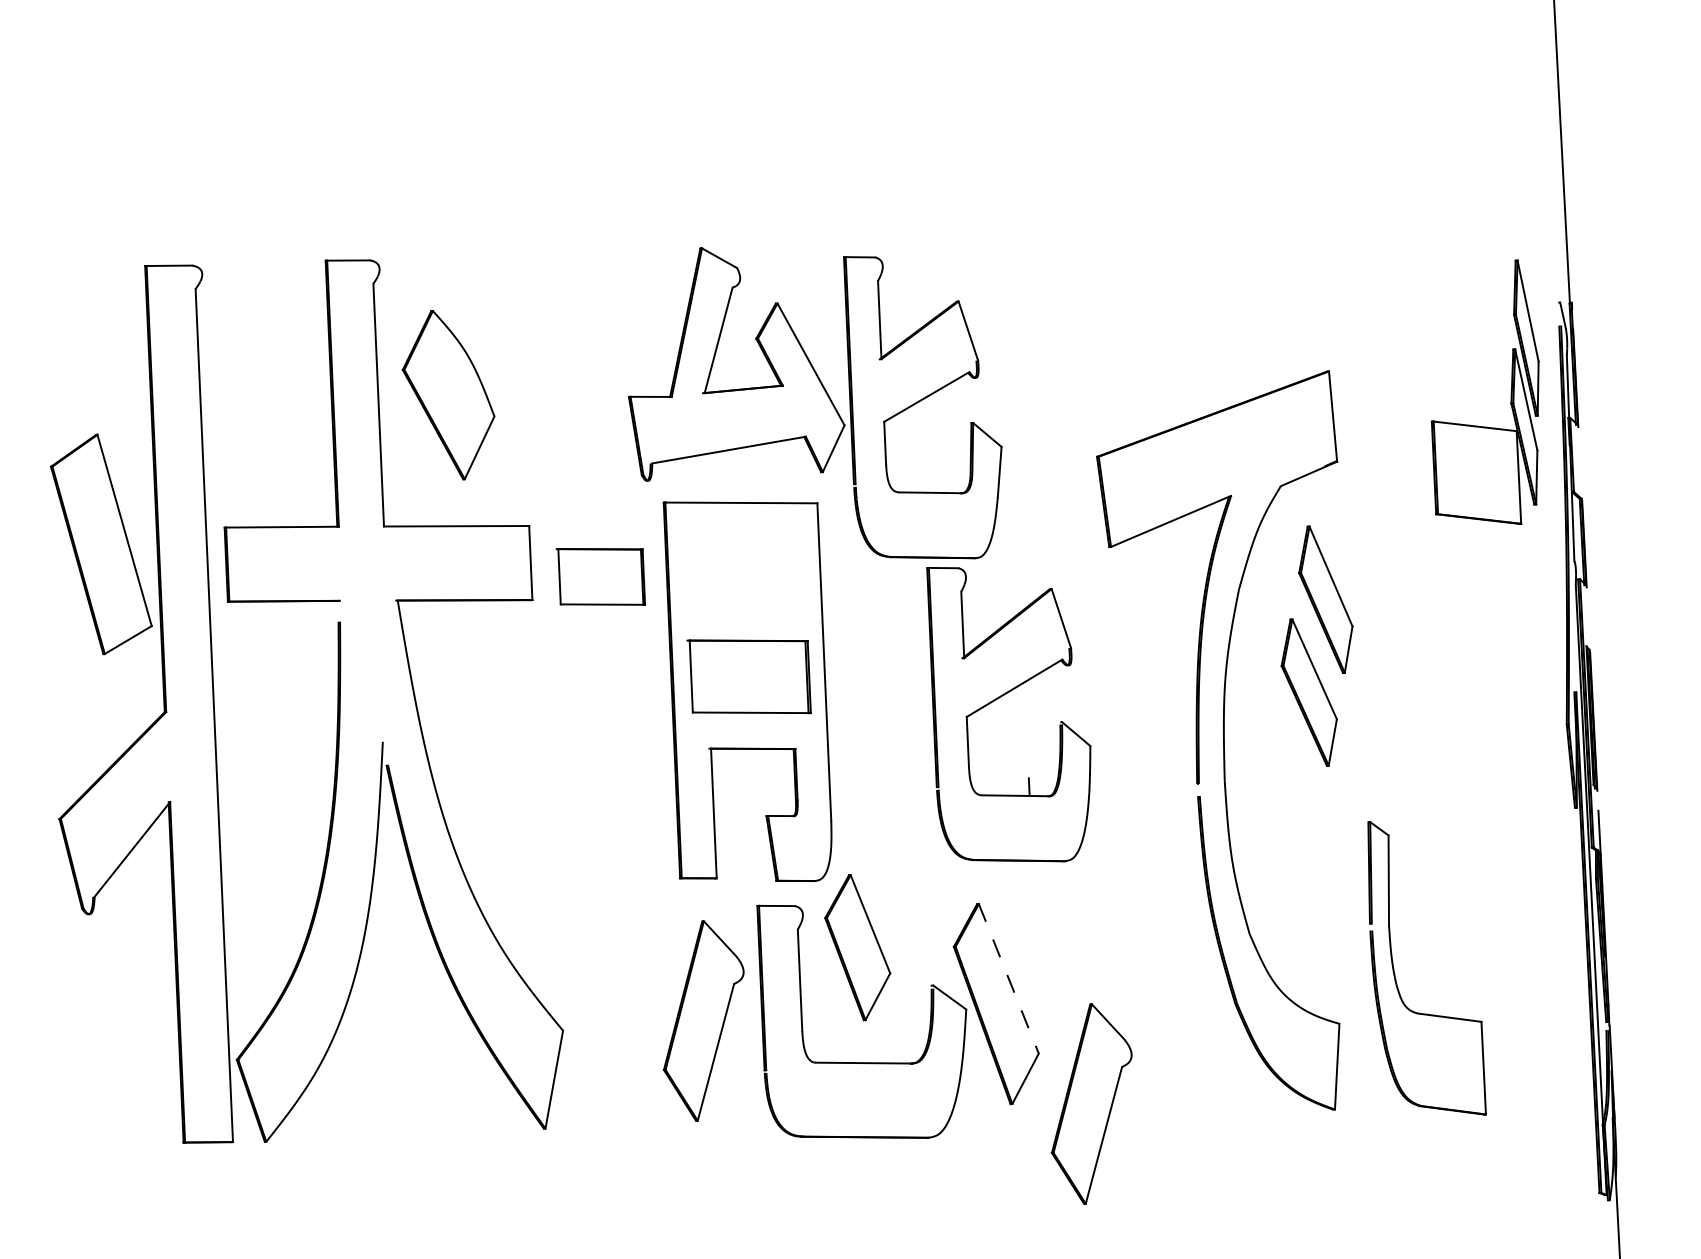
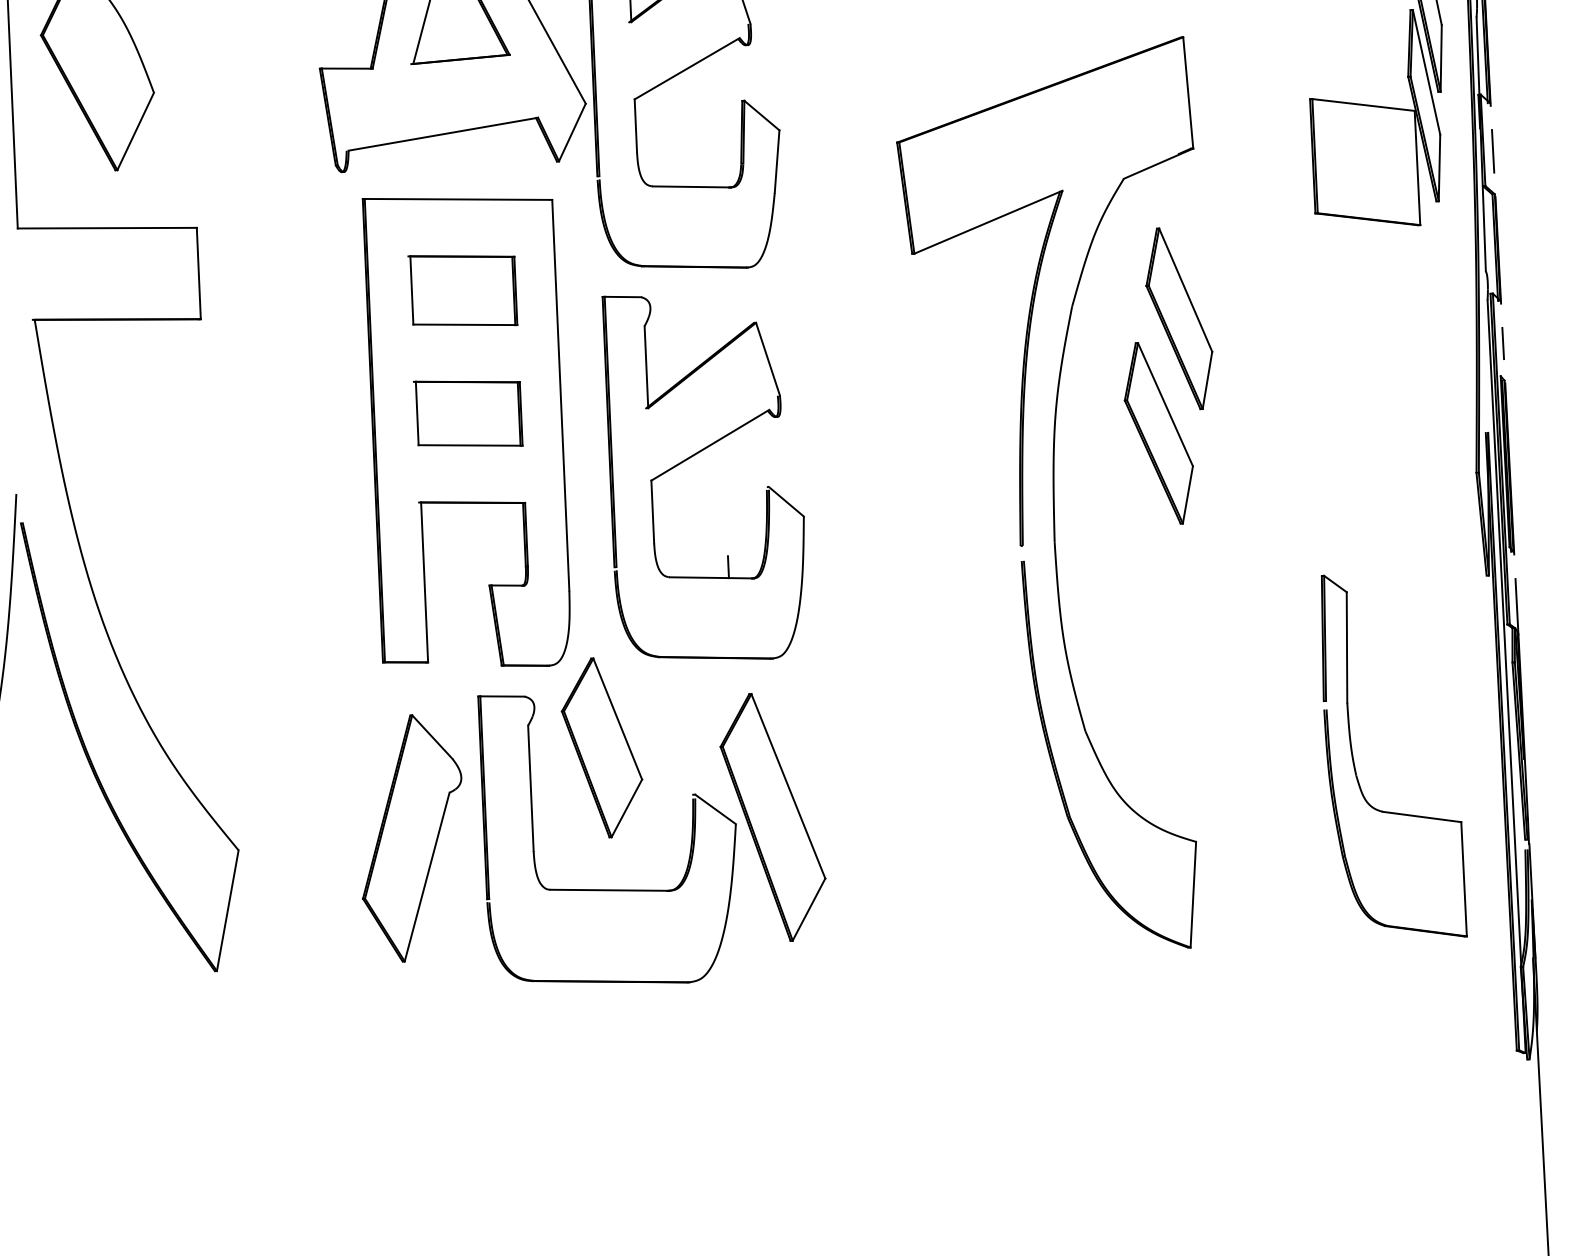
line: (1580, 463) -> (1493, 150), added
part: (600, 576) -> (462, 290), moved
line: (1588, 619) -> (1503, 343), added
part: (749, 676) -> (468, 413), size x0.71
part: (999, 698) -> (691, 457), moved
part: (1395, 974) -> (1355, 763), moved
line: (1008, 978) -> (787, 785), dashed -> solid
part: (1091, 1103) -> (890, 940), removed

